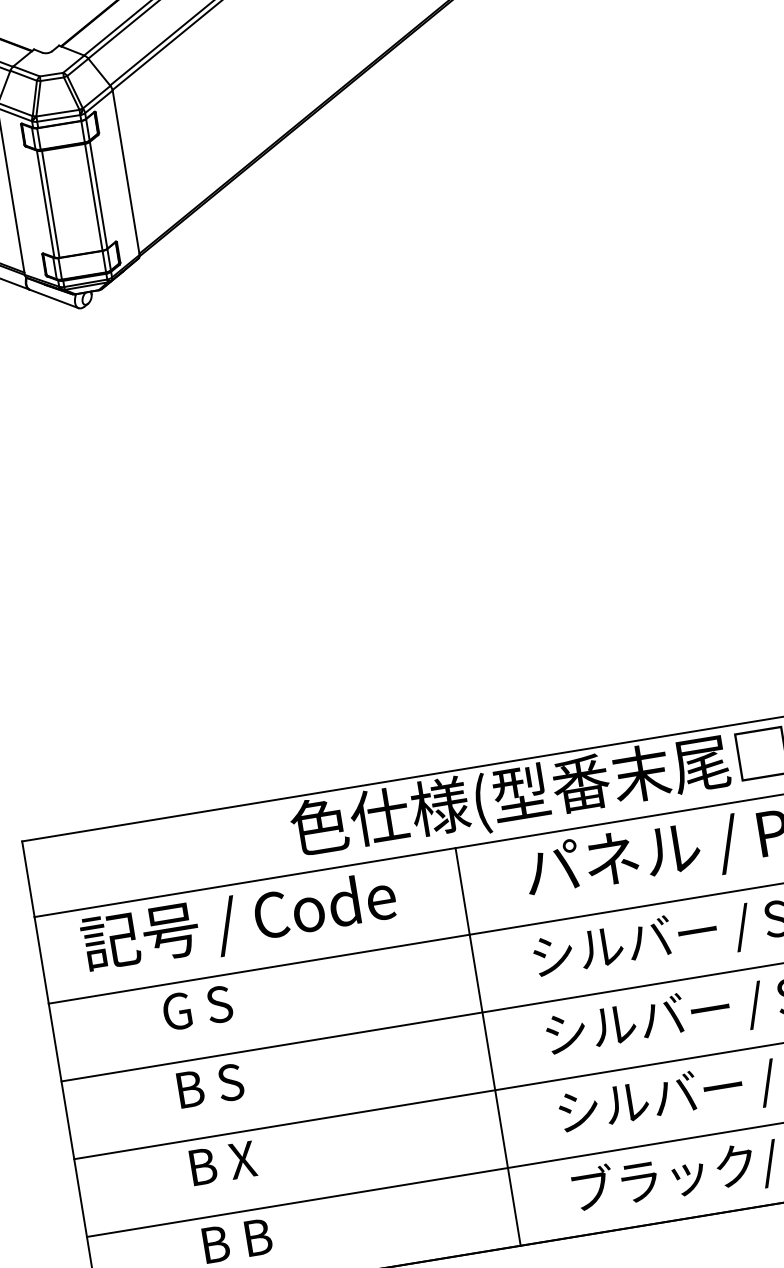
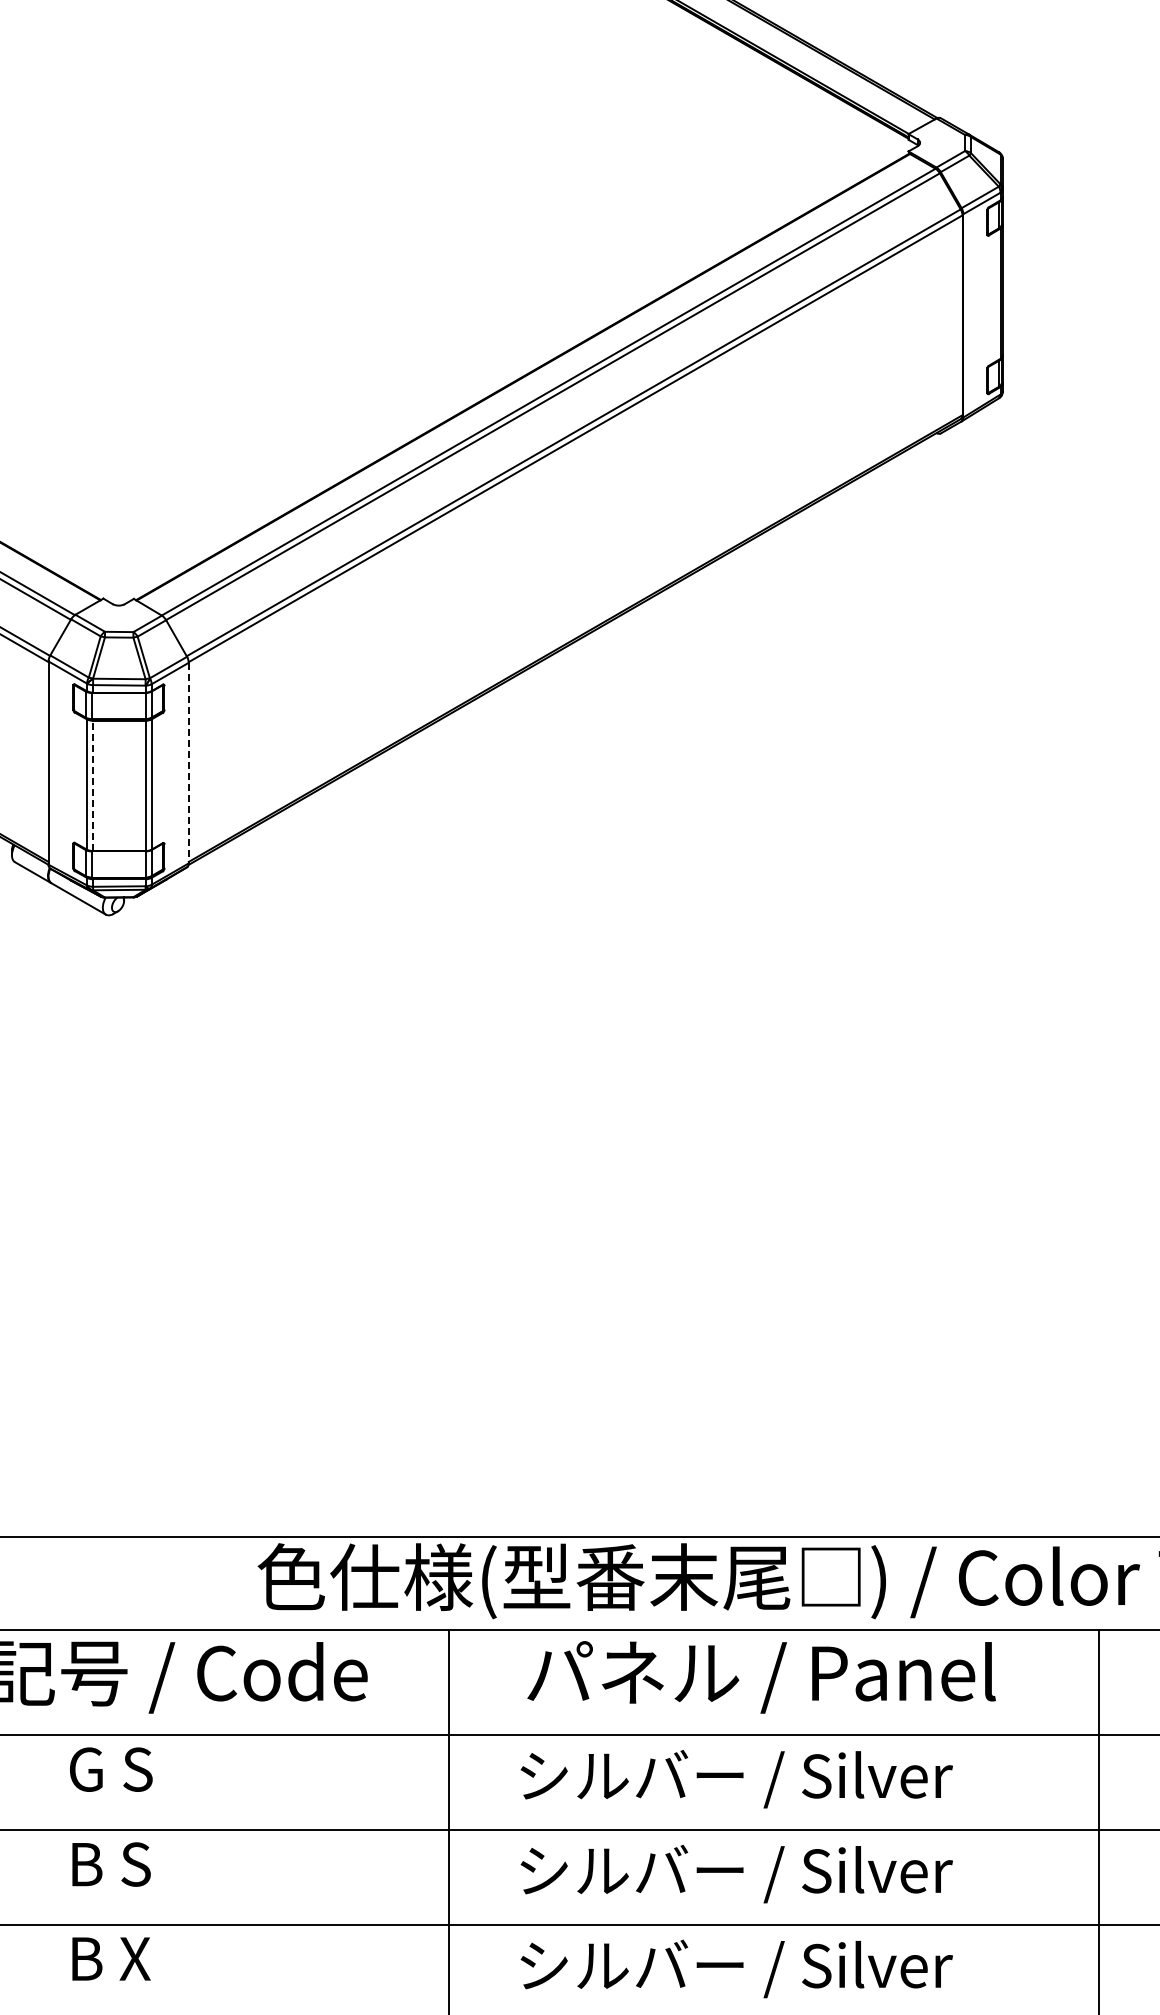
line: (125, 173) -> (188, 763), solid -> dashed
line: (51, 203) -> (93, 785), solid -> dashed

